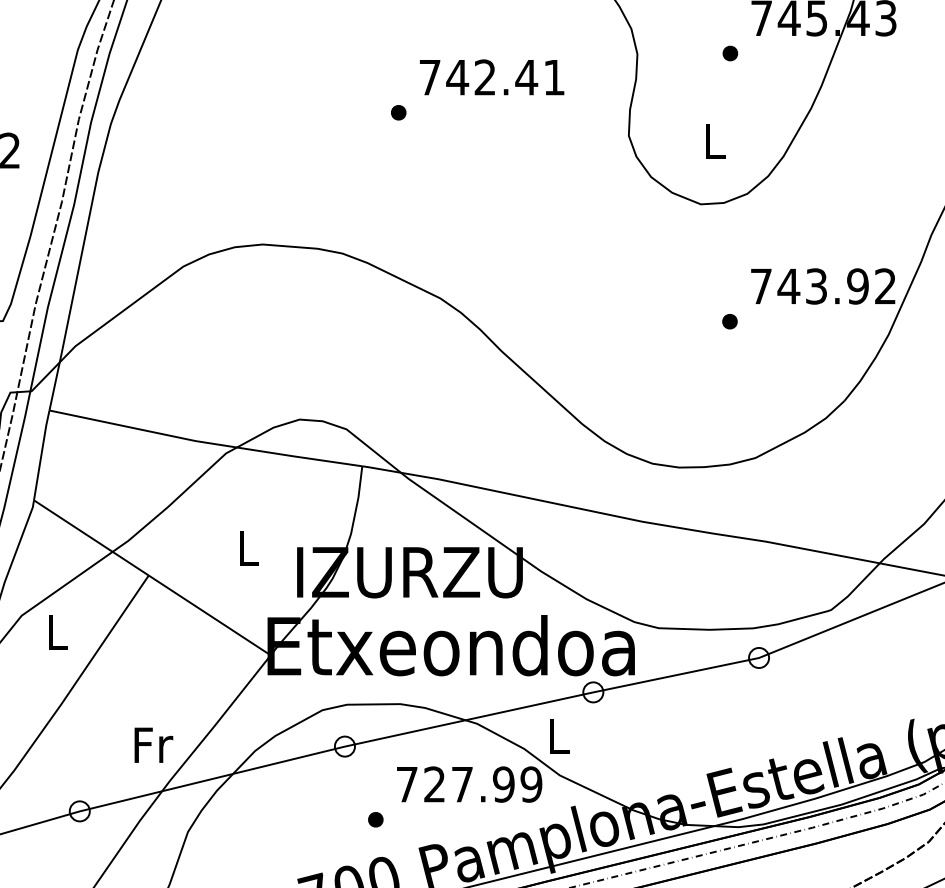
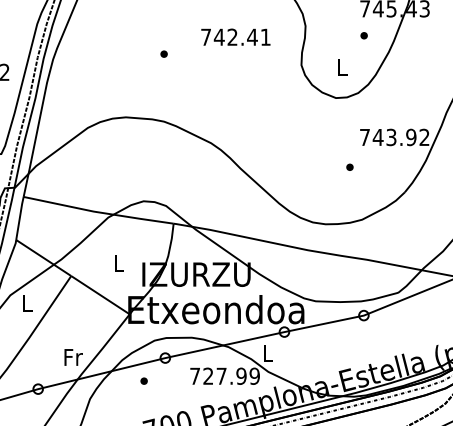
part: (729, 52) -> (363, 35), moved
part: (397, 111) -> (163, 53), moved
part: (729, 319) -> (349, 166), moved
part: (374, 818) -> (143, 380), moved

